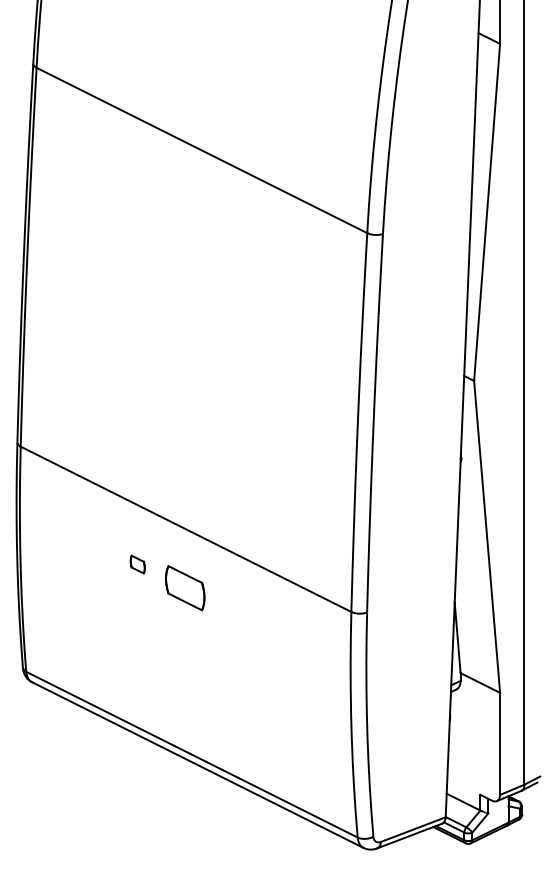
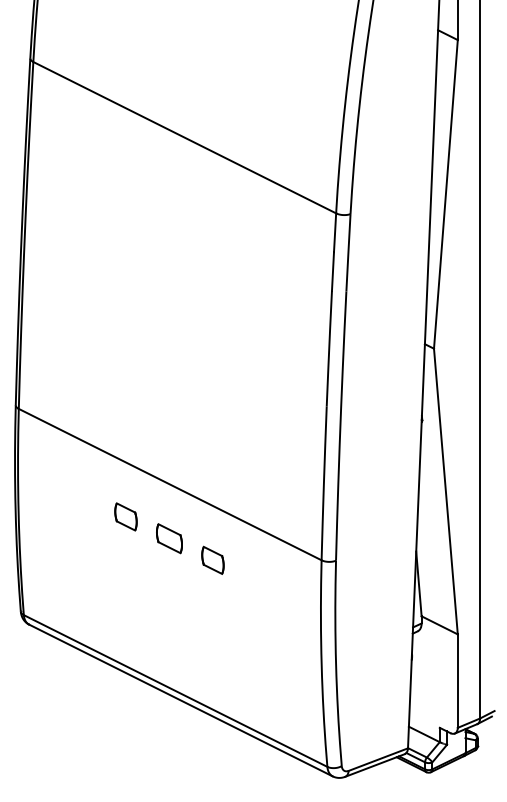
part: (137, 564) -> (125, 516), size x1.67
part: (185, 588) -> (169, 538), size x0.71
part: (232, 611) -> (212, 559), added

